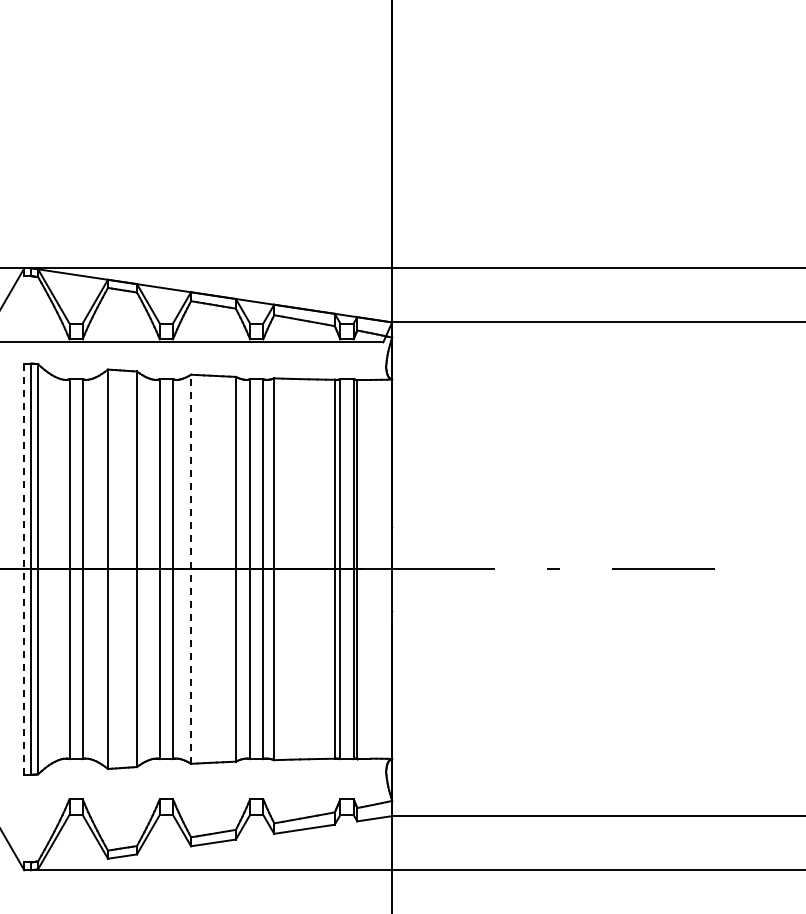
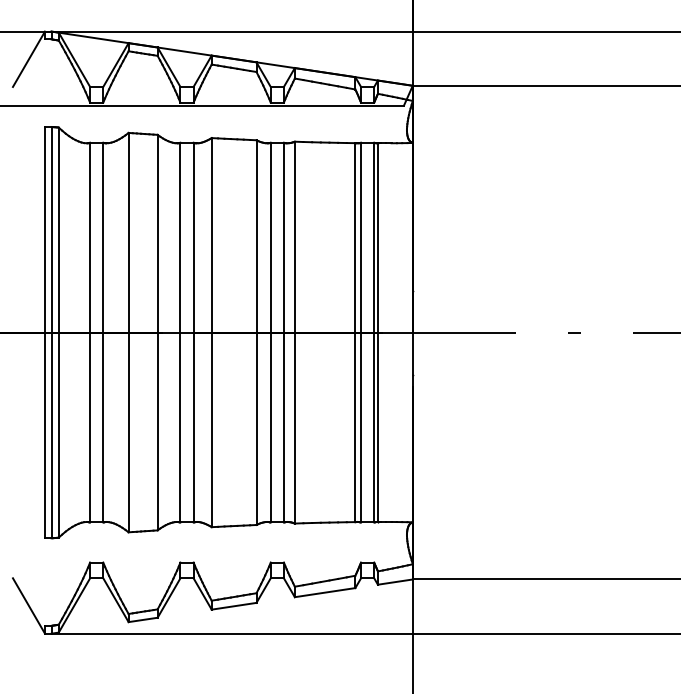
line: (24, 569) -> (45, 332), dashed -> solid
line: (191, 569) -> (212, 332), dashed -> solid

